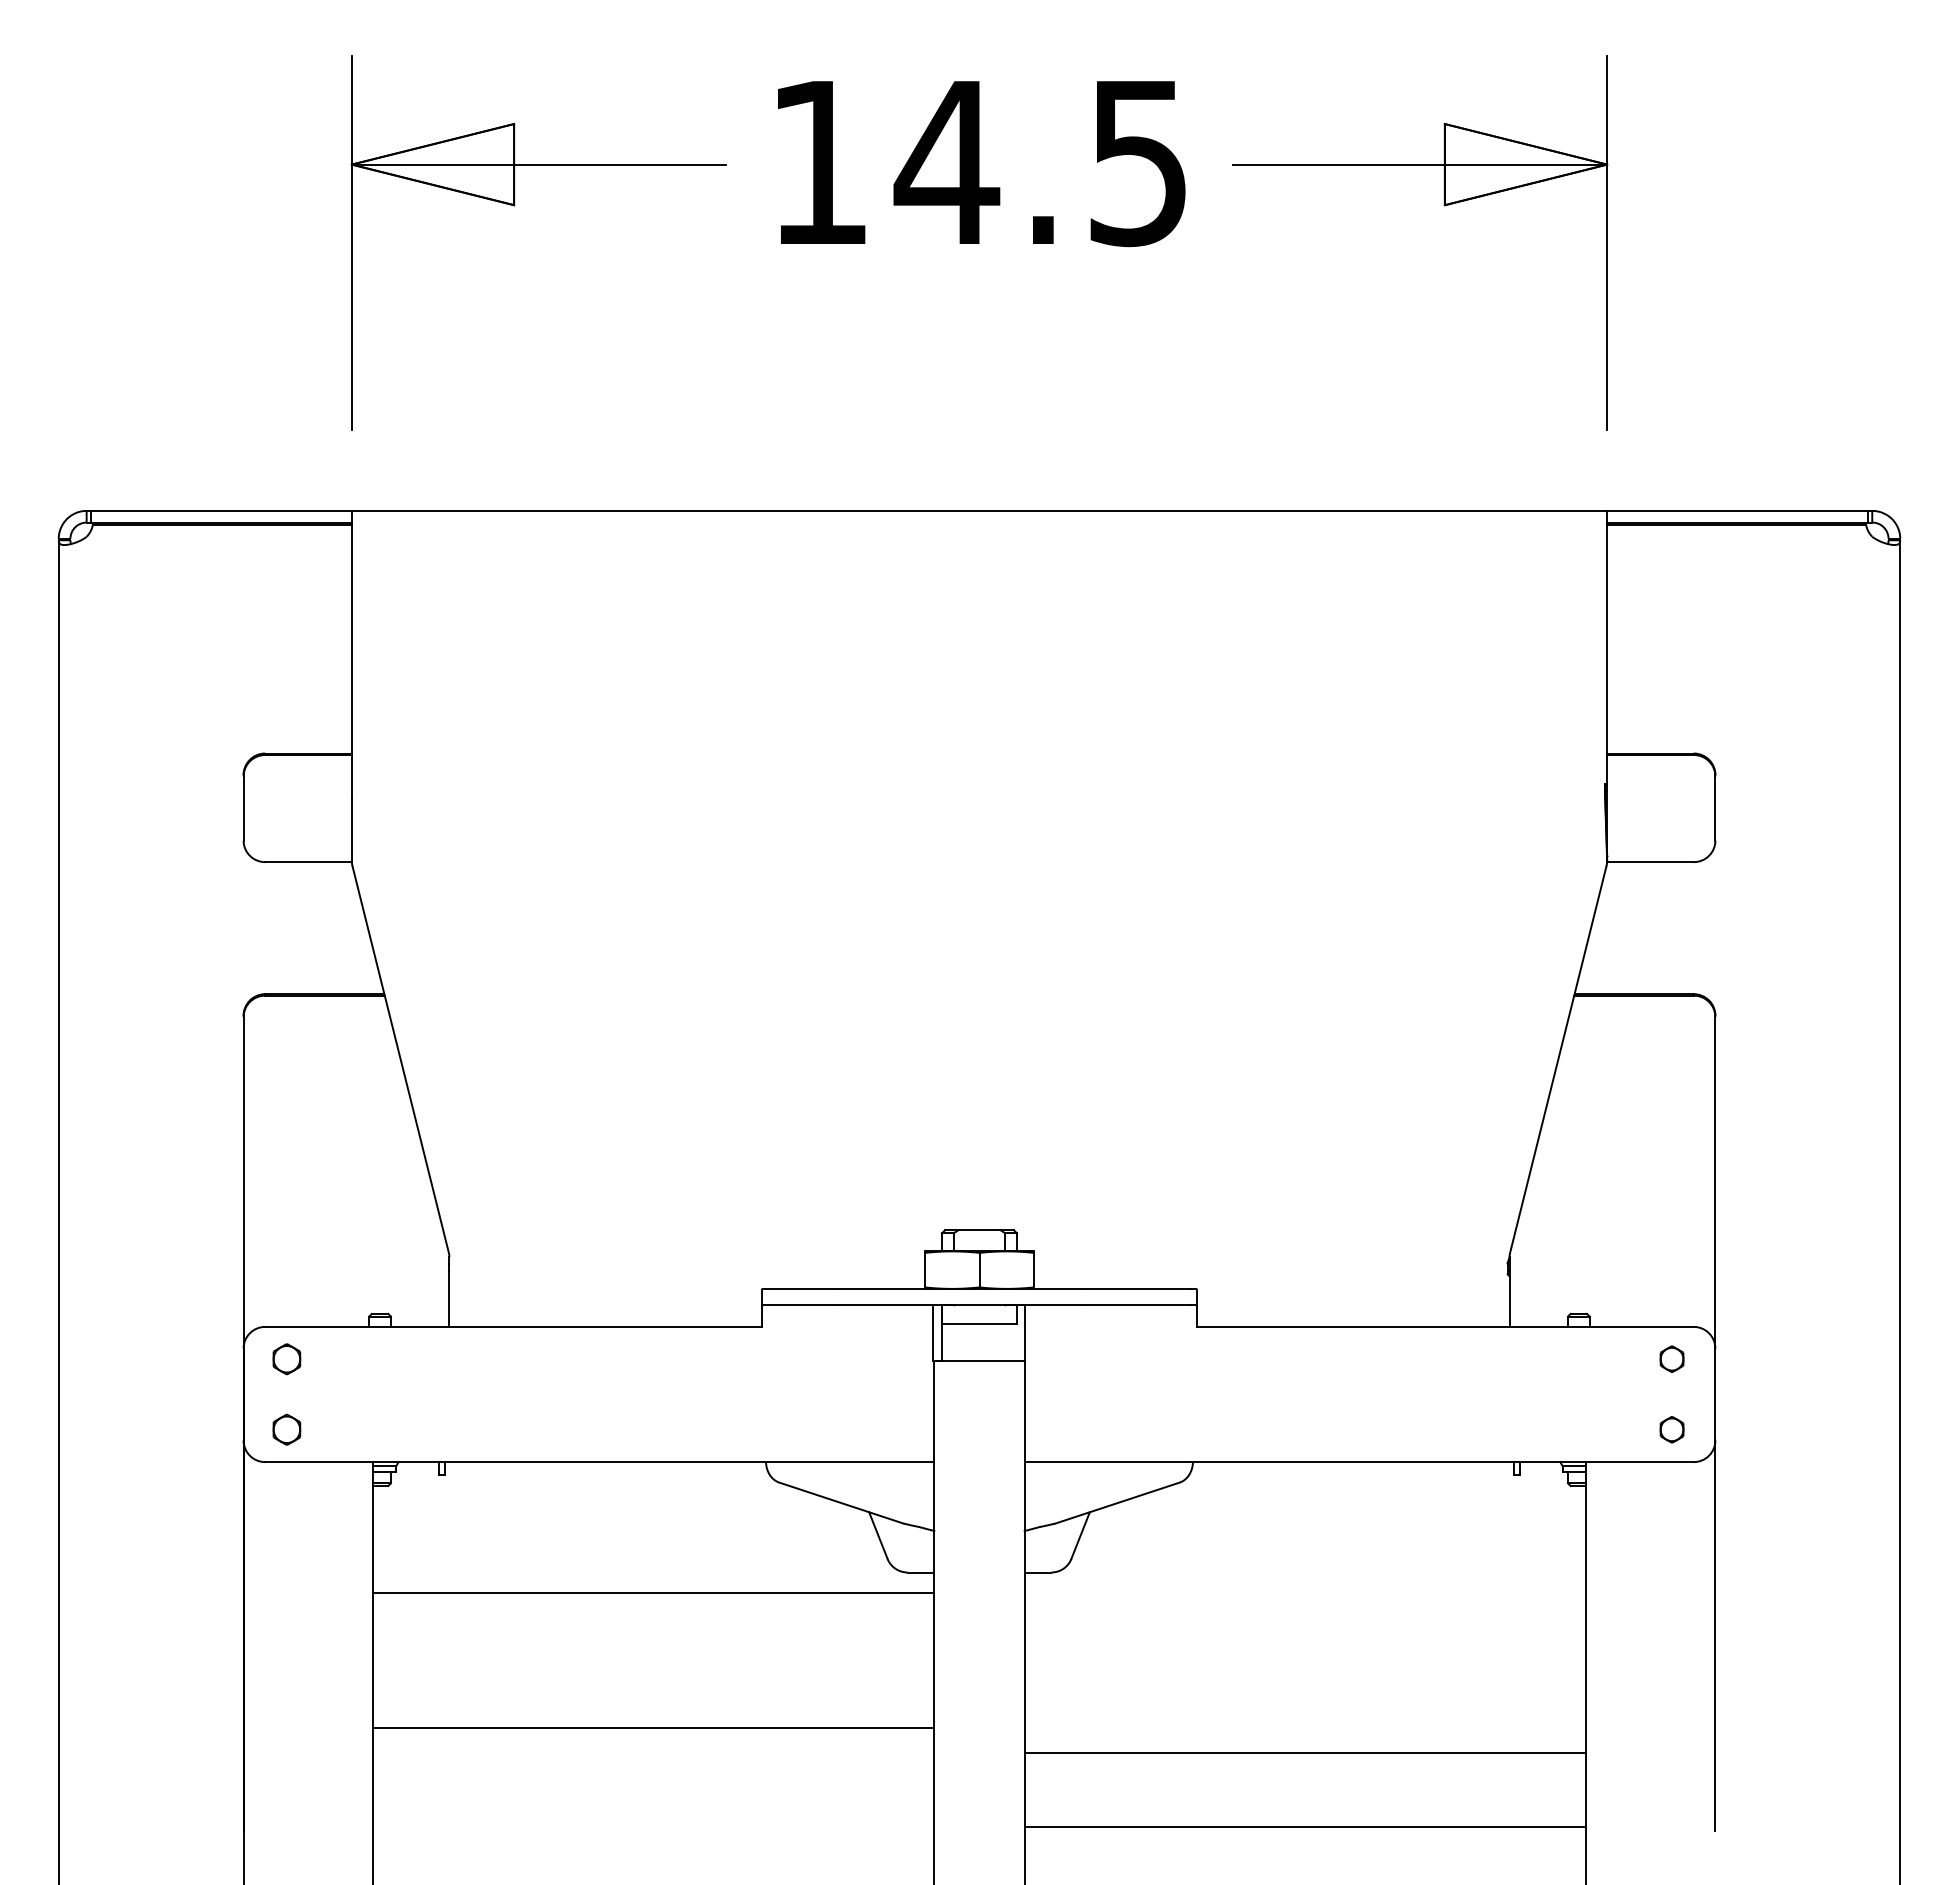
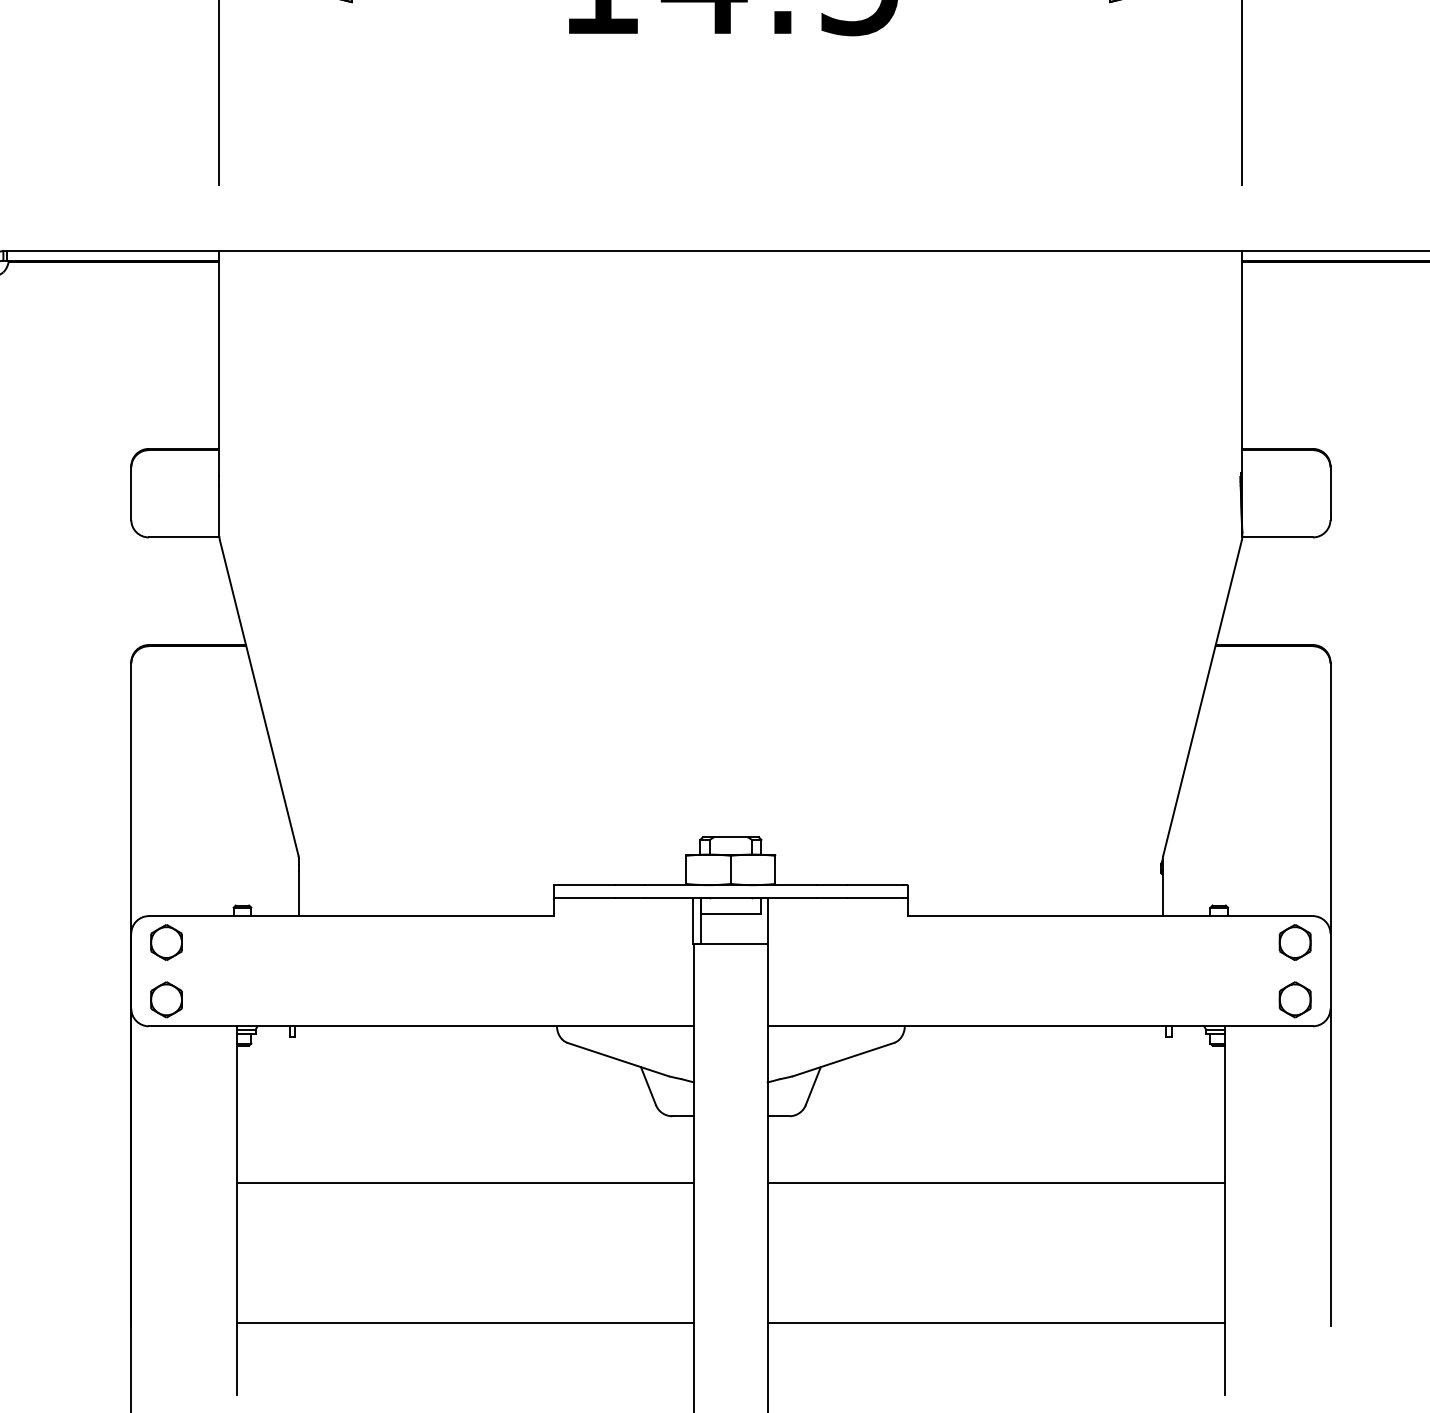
part: (286, 1358) -> (166, 941), size x1.43
part: (1671, 1358) -> (1294, 941), size x1.67
part: (286, 1429) -> (166, 999), size x1.43
part: (1671, 1429) -> (1294, 999), size x1.67
line: (653, 1593) -> (465, 1183), moved
line: (653, 1727) -> (465, 1323), moved
line: (1304, 1753) -> (995, 1183), moved

